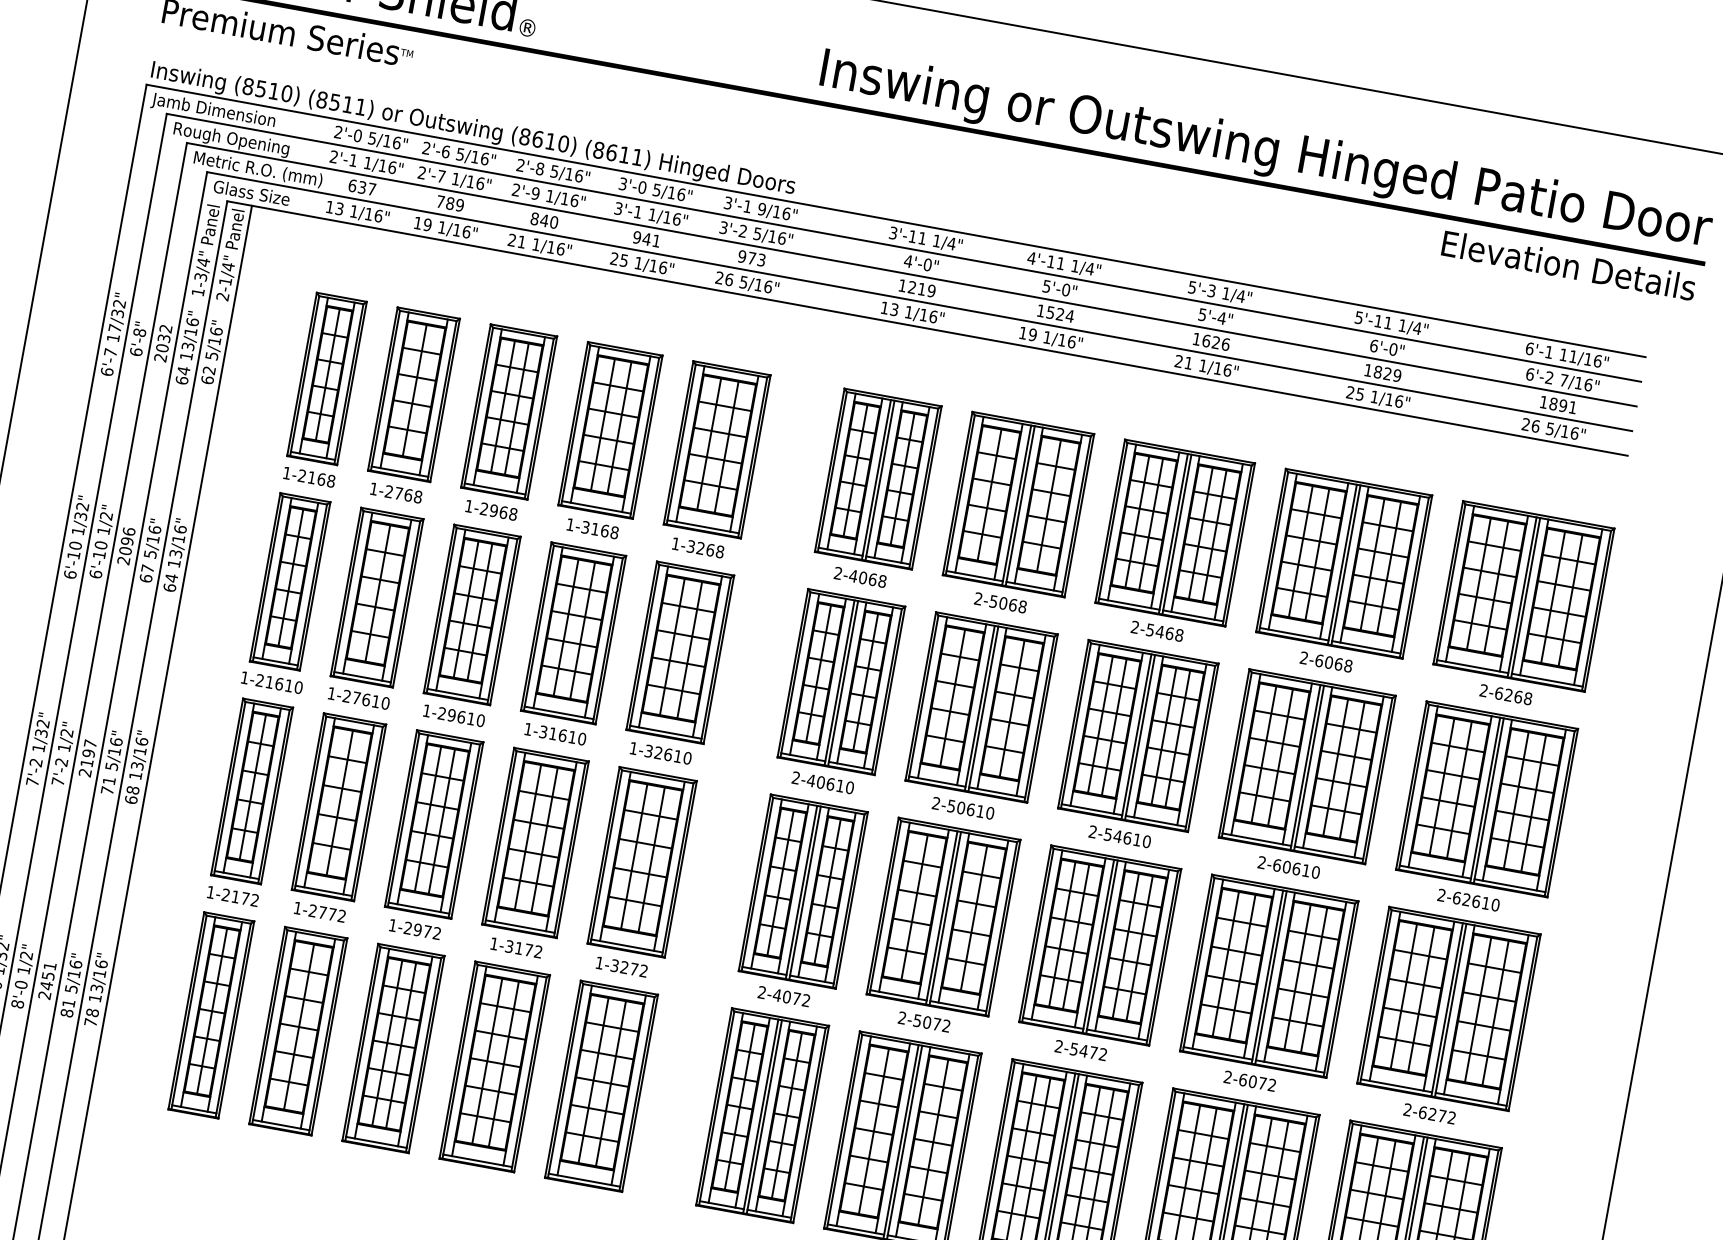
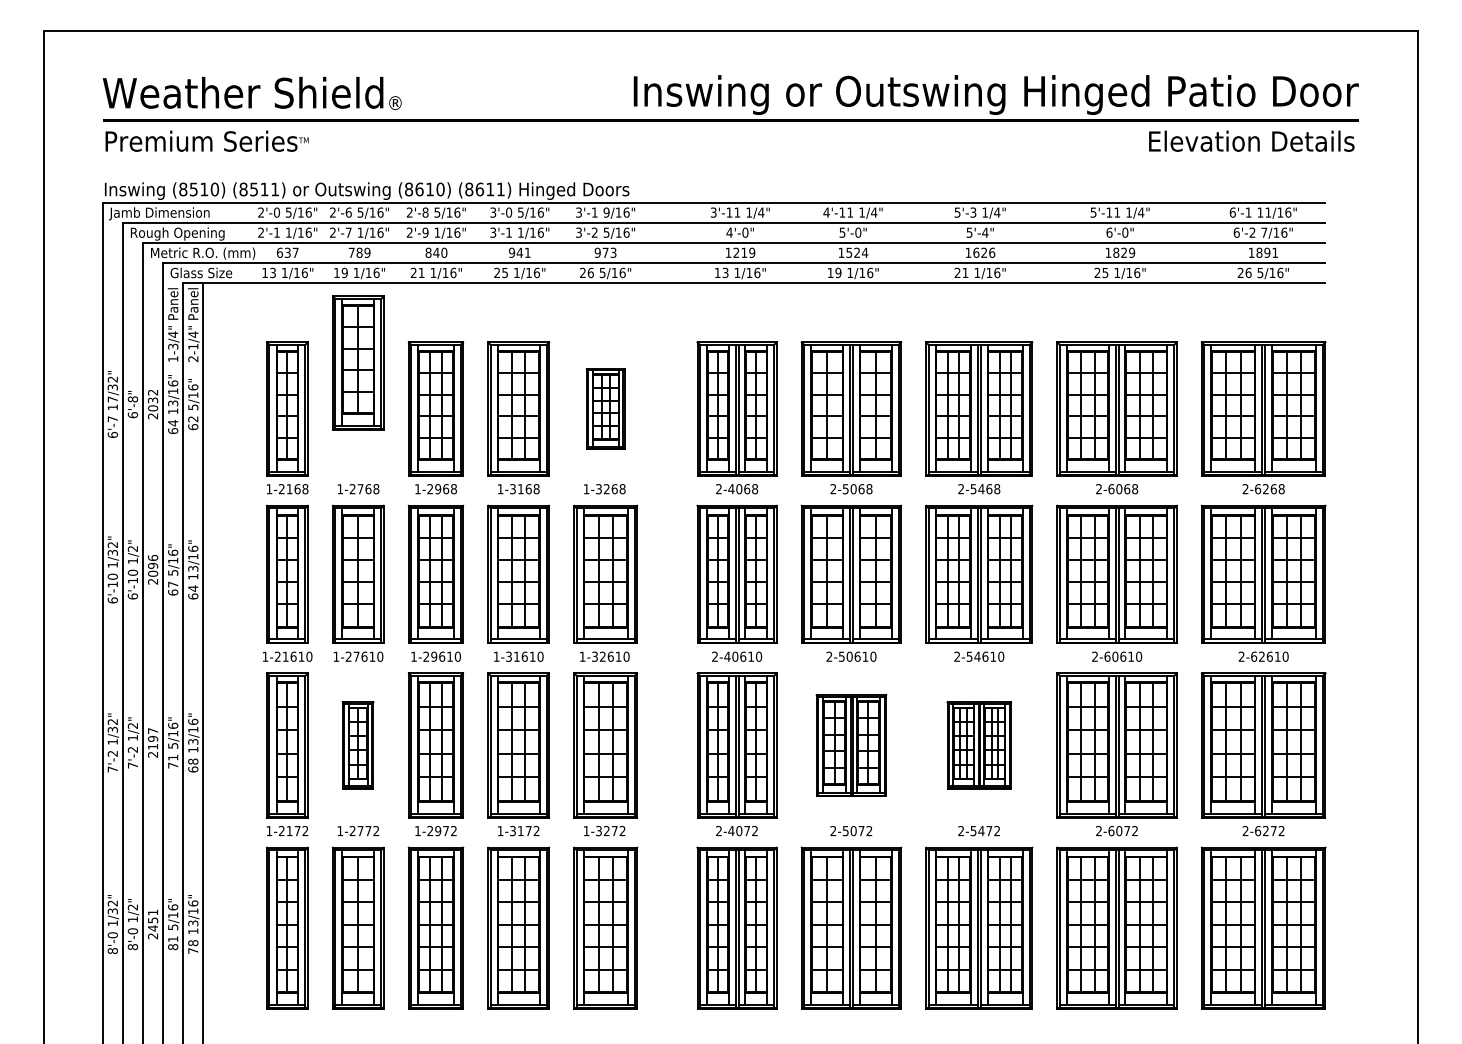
part: (413, 393) -> (357, 362), moved
part: (717, 449) -> (605, 408), size x0.6
part: (337, 807) -> (357, 745), size x0.6
part: (943, 917) -> (851, 745), size x0.7
part: (1100, 945) -> (979, 745), size x0.6

